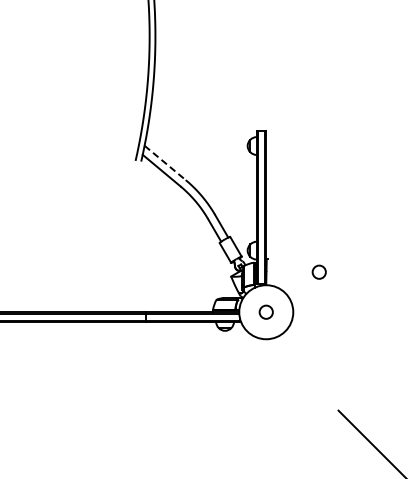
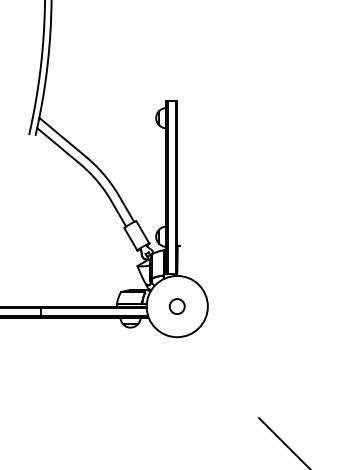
line: (165, 162) -> (63, 136), dashed -> solid
circle: (318, 271) -> (236, 260), removed

